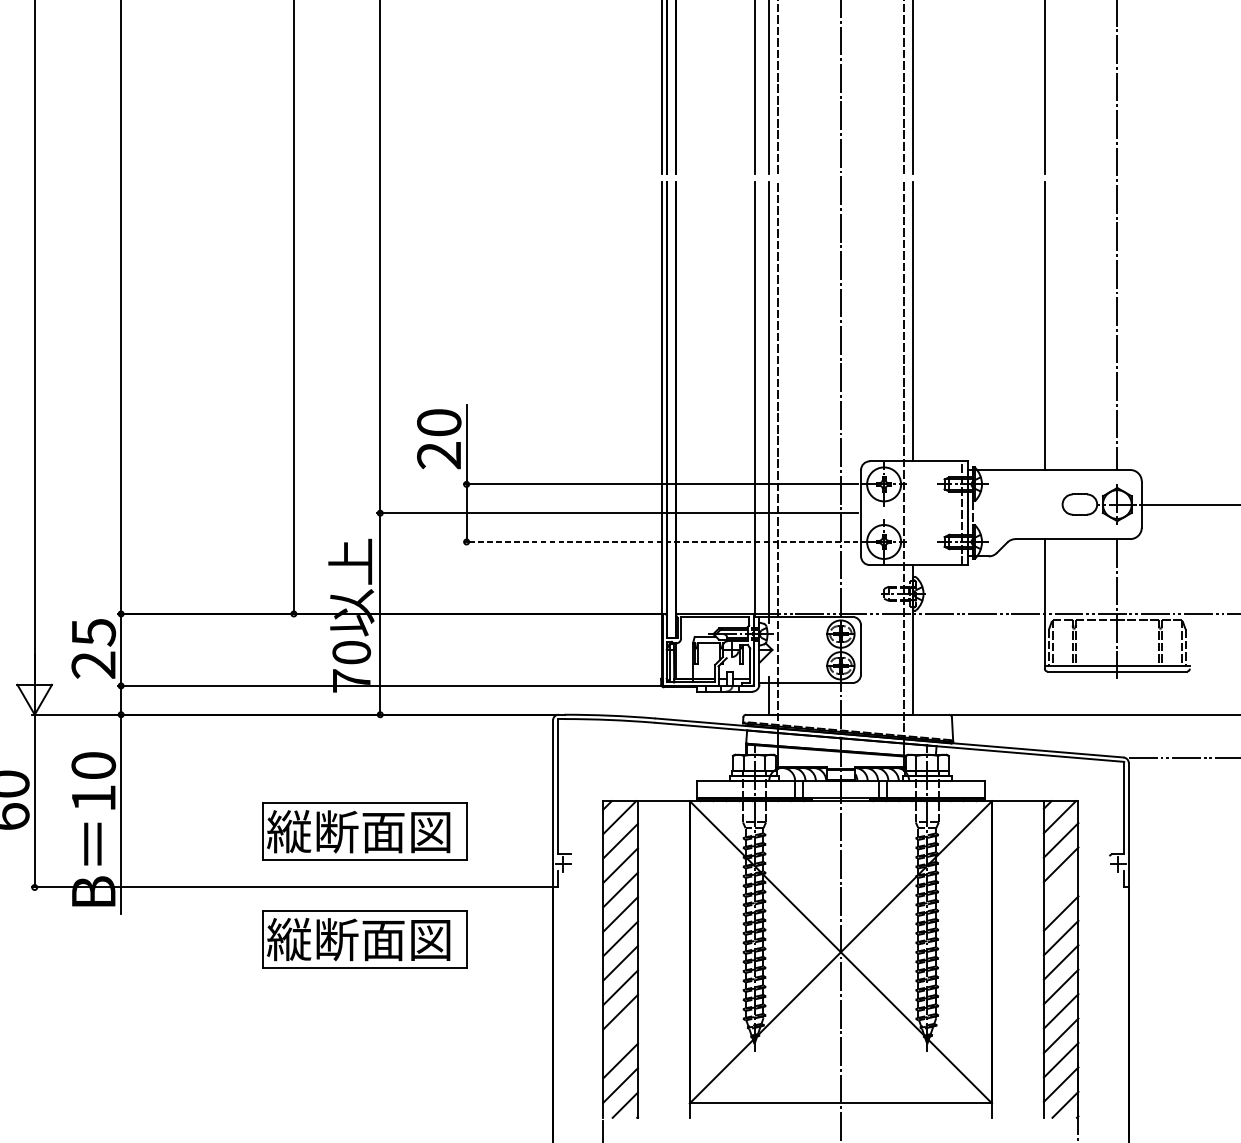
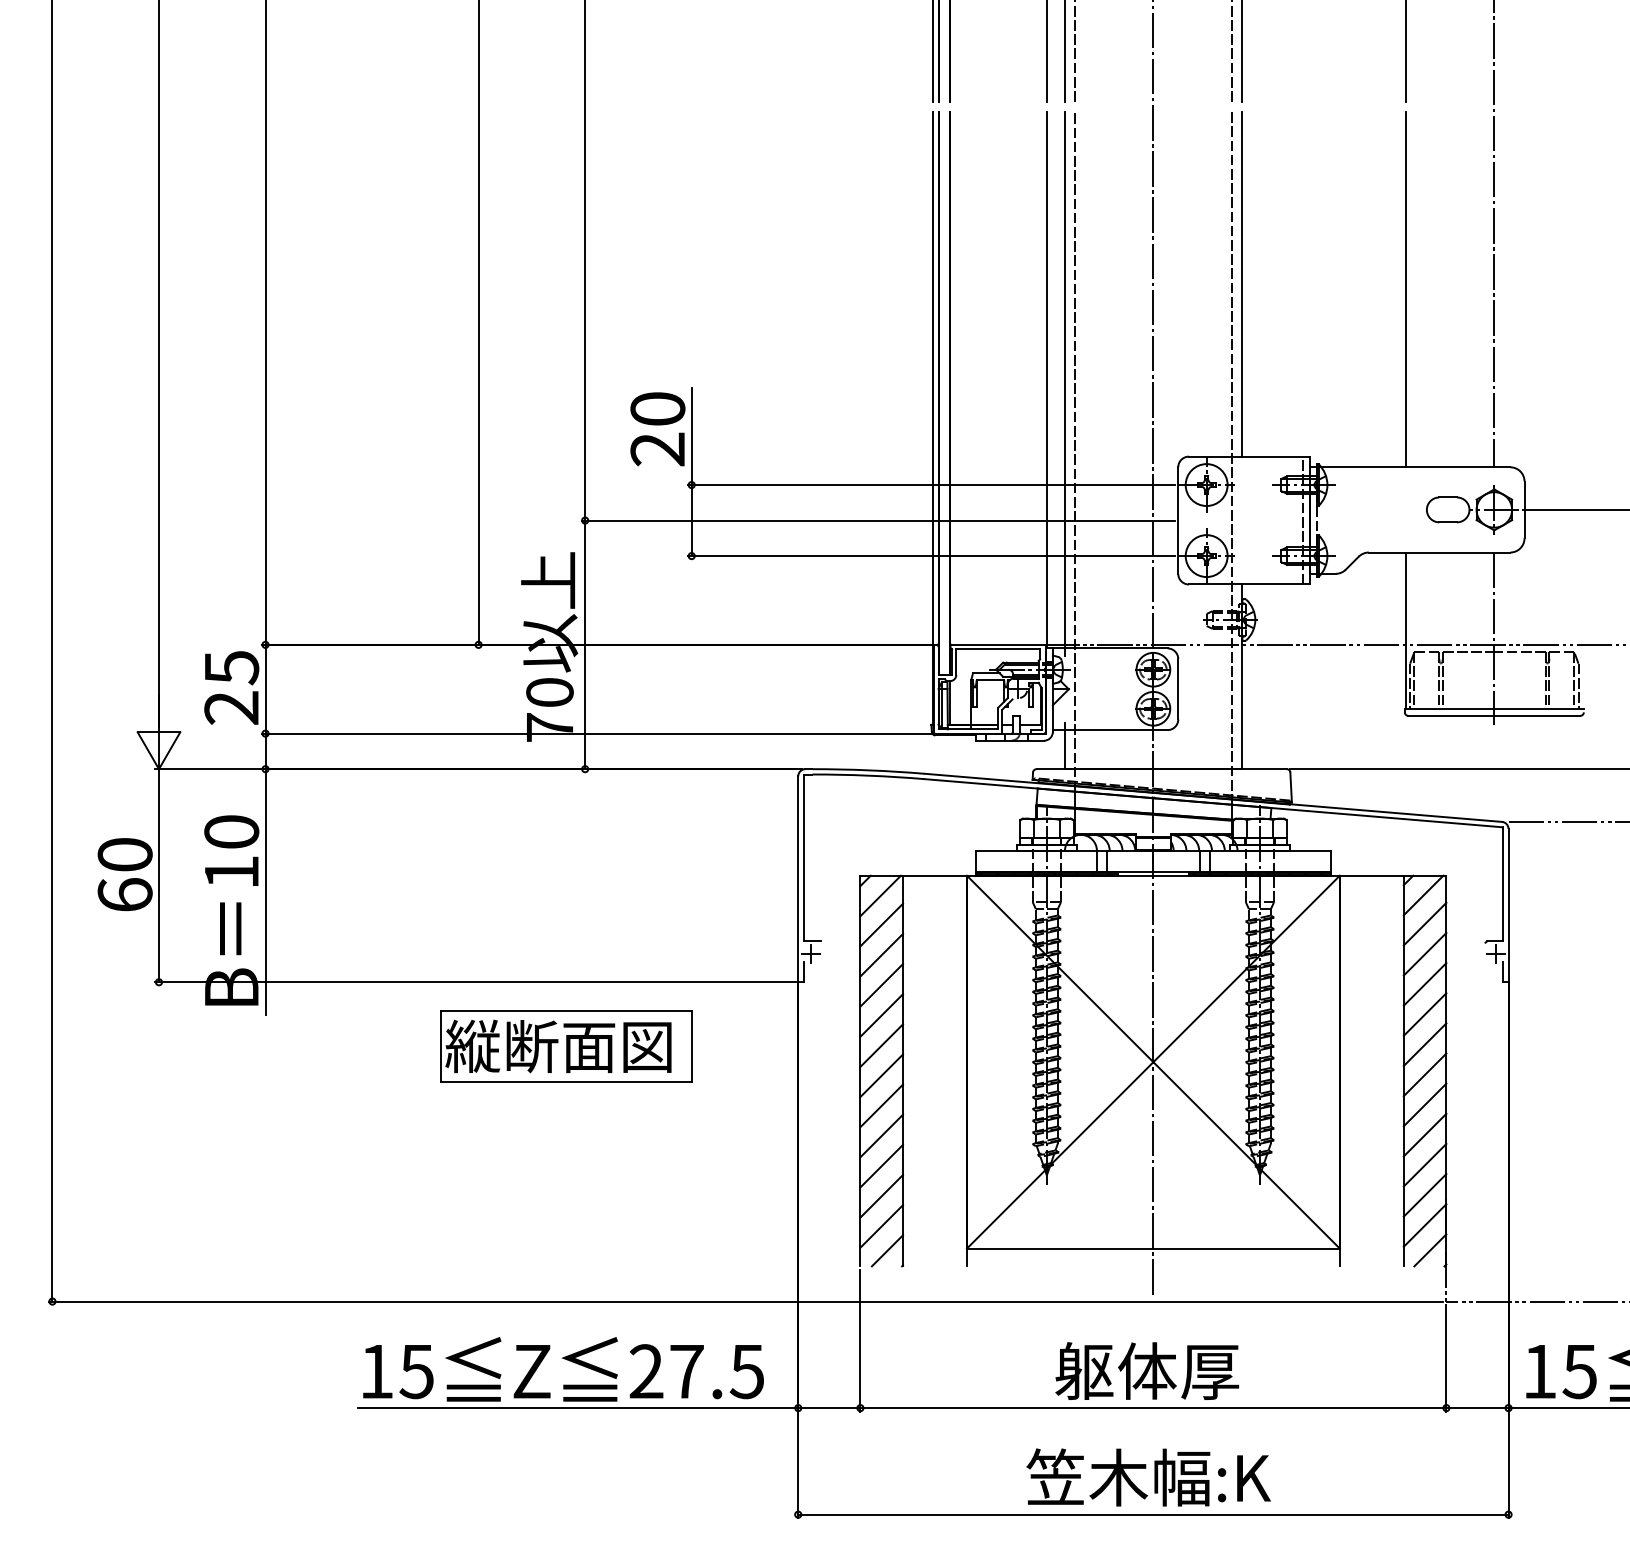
line: (661, 542) -> (931, 556), dashed -> solid
part: (365, 831) -> (566, 913), removed
line: (1060, 889) -> (1424, 984), added
line: (620, 1036) -> (881, 1165), added

